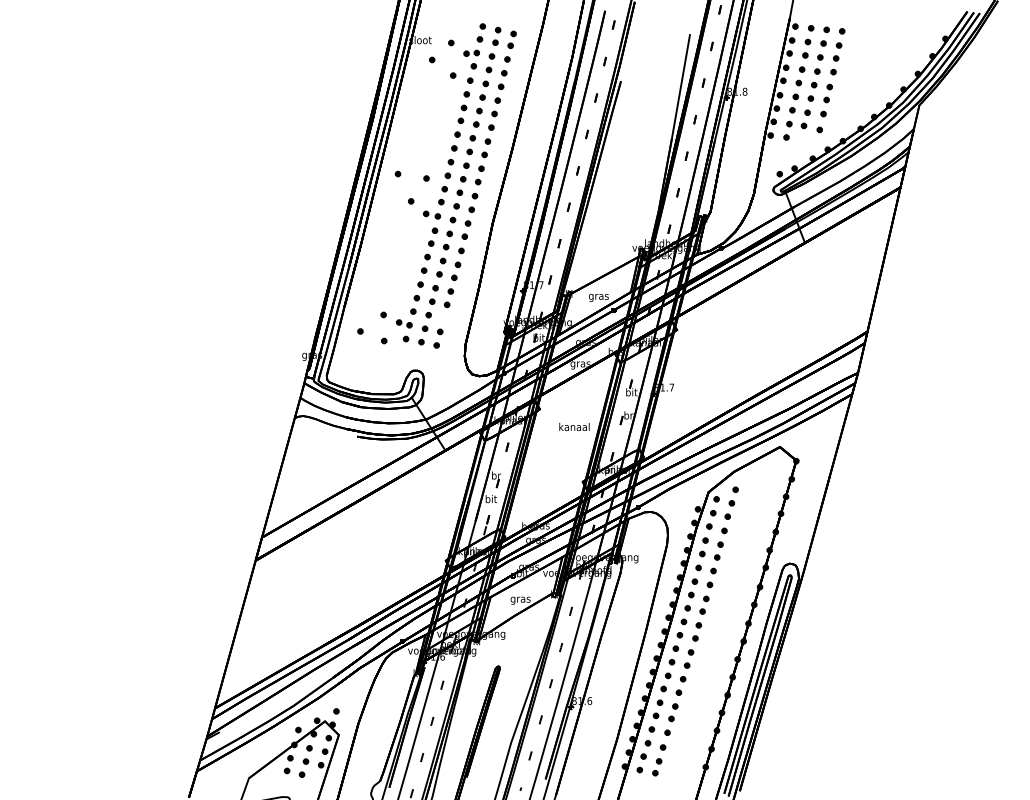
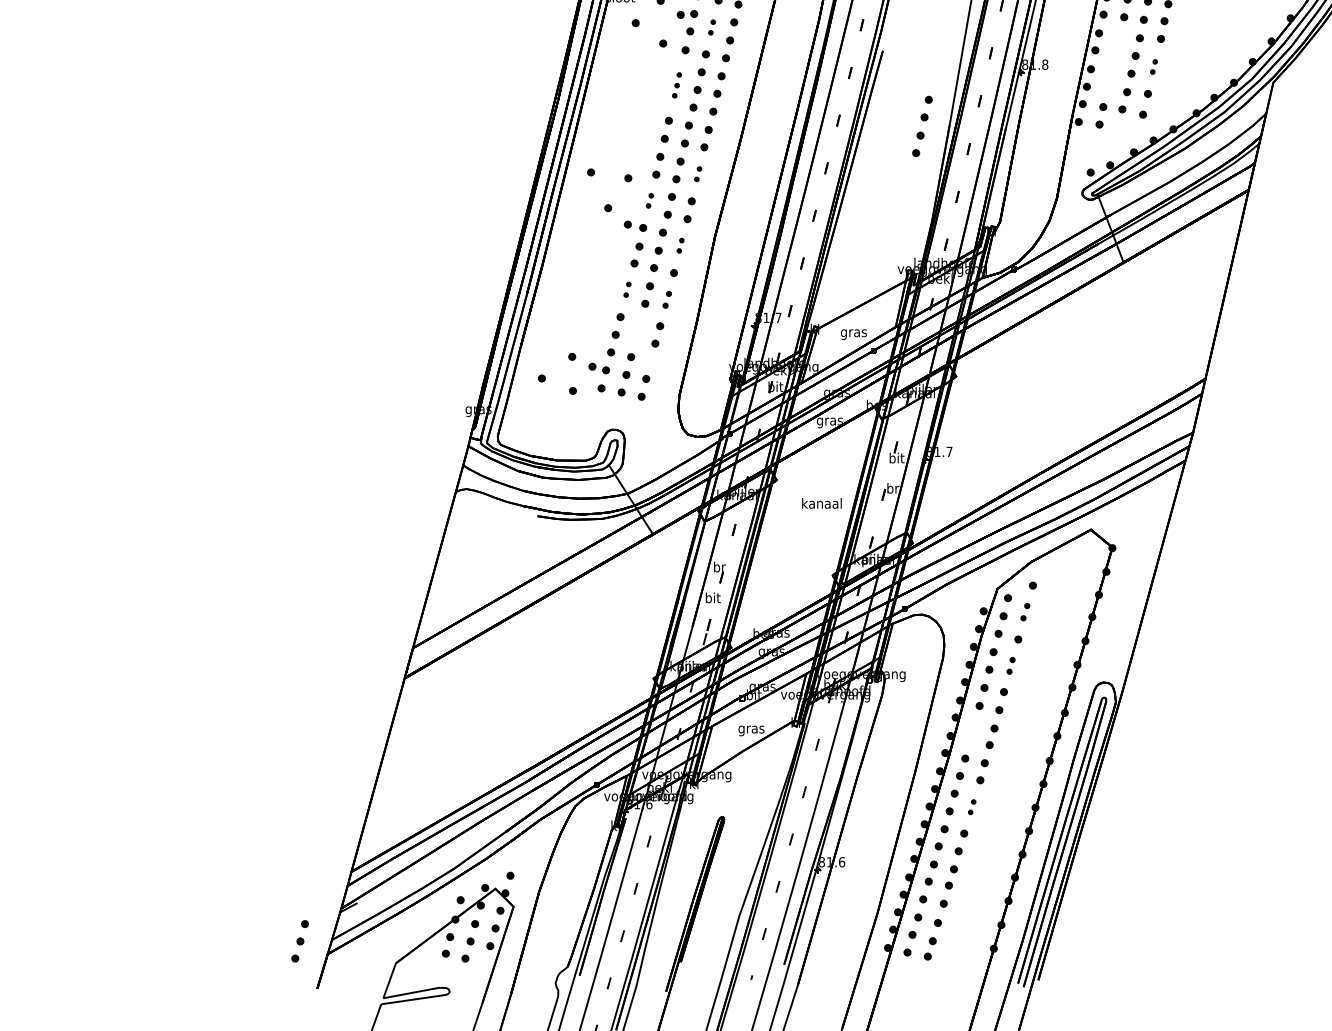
part: (490, 63) -> (712, 27), size x0.6
part: (797, 89) -> (922, 125), moved
part: (827, 93) -> (1153, 66), size x0.6
part: (463, 107) -> (676, 85), size x0.6
part: (479, 175) -> (697, 174), size x0.6
part: (442, 195) -> (649, 200), size x0.6
part: (466, 229) -> (680, 244), size x0.6
part: (425, 263) -> (626, 289), size x0.6
part: (456, 271) -> (667, 299), size x0.7
part: (433, 294) -> (637, 330), removed
part: (729, 509) -> (1024, 611), size x0.7
part: (718, 550) -> (1010, 665), size x0.7
part: (689, 601) -> (972, 731), removed
part: (689, 658) -> (972, 806), size x0.6
part: (175, 761) -> (299, 941), added

